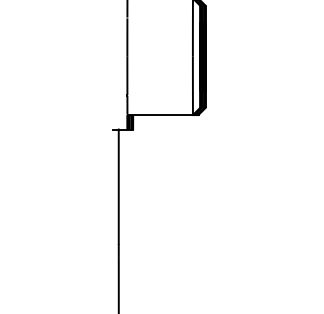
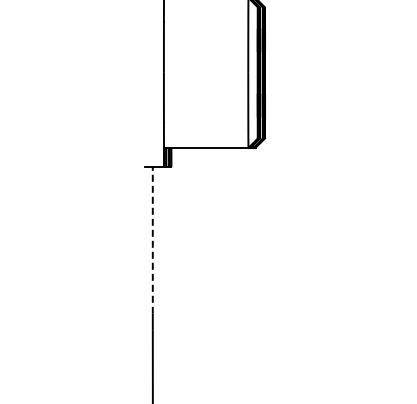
line: (118, 186) -> (152, 240), solid -> dashed

